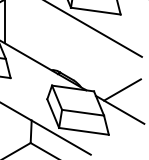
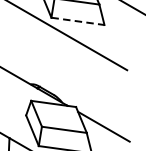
line: (96, 11) -> (78, 21), solid -> dashed
line: (122, 89) -> (106, 105), removed

